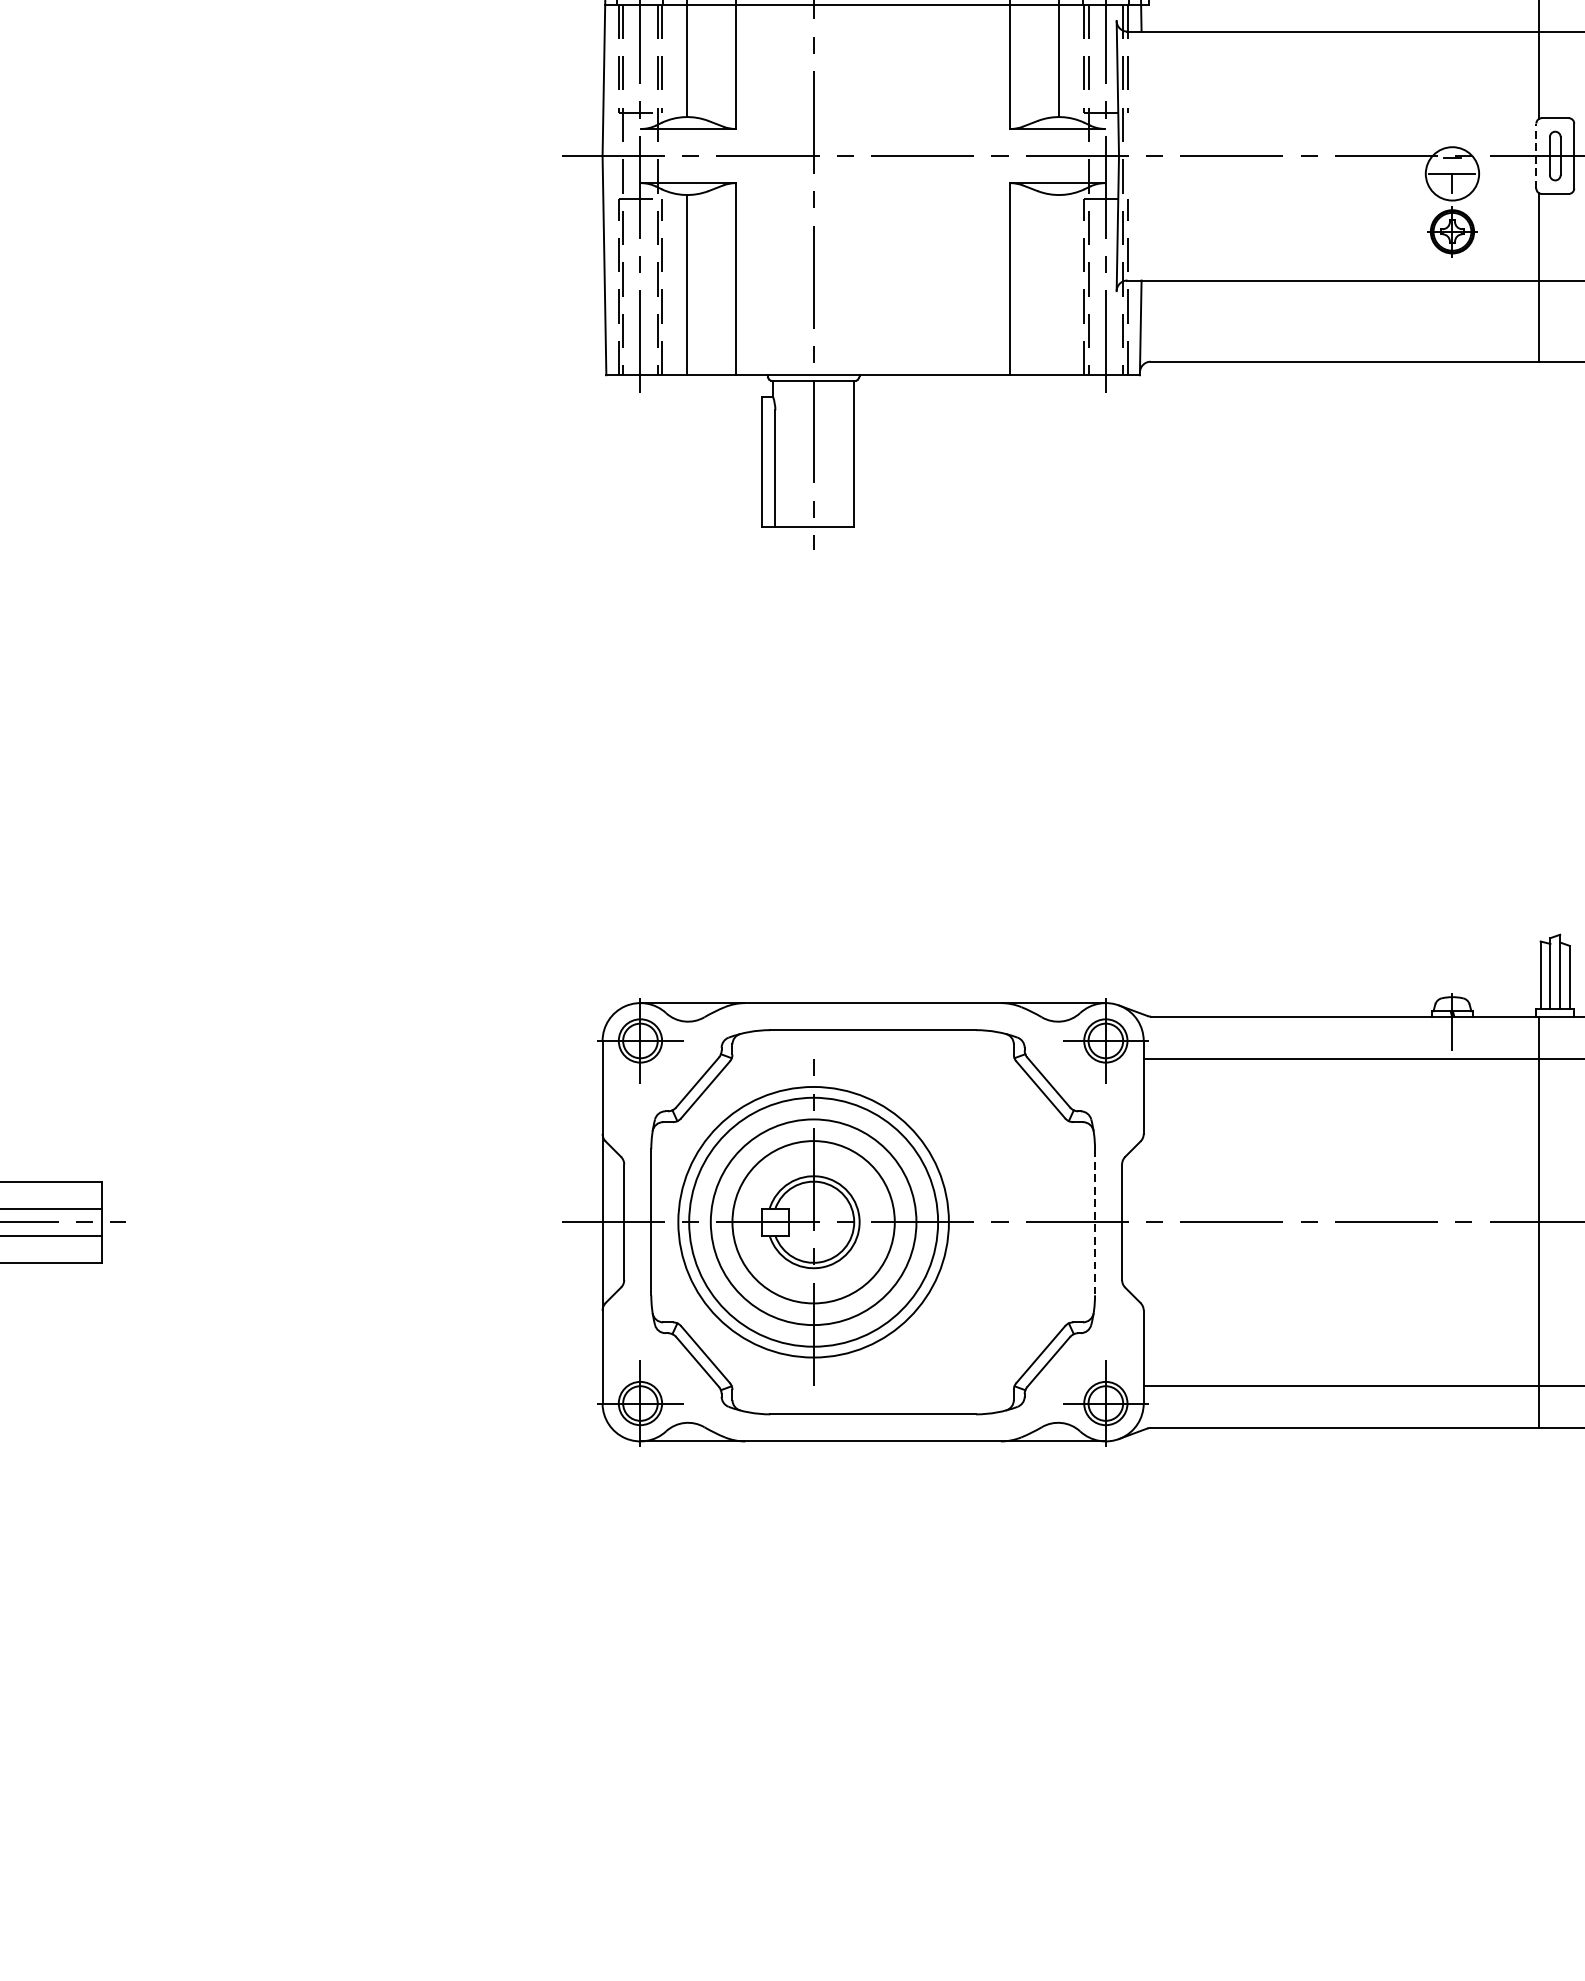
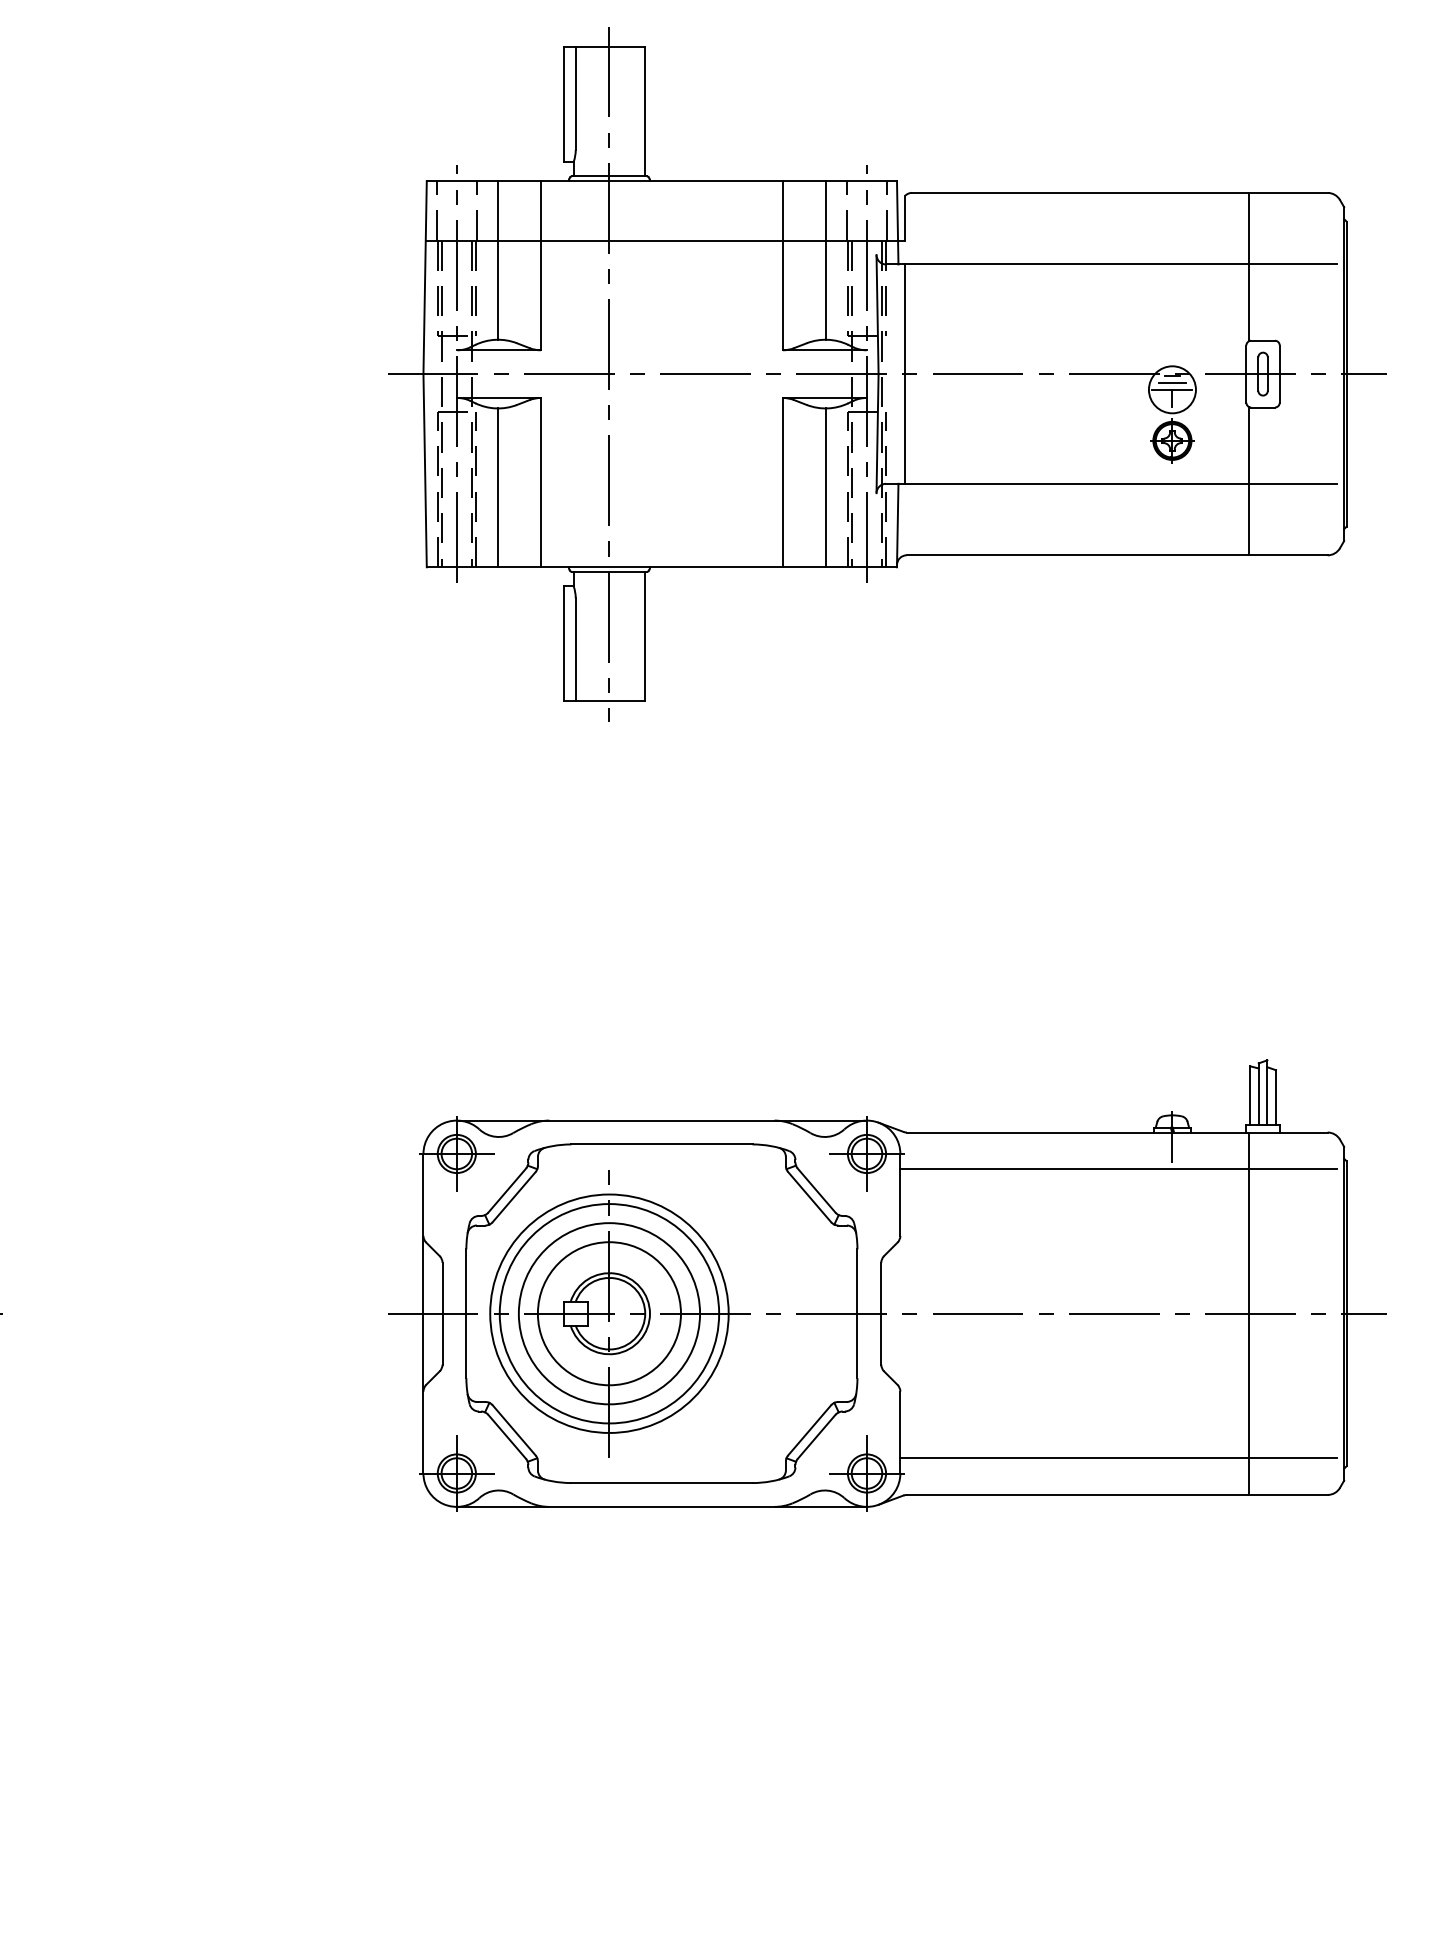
line: (1149, 155) -> (905, 373), added
line: (1536, 156) -> (1246, 374), dashed -> solid
line: (1452, 165) -> (1172, 382), added
line: (1058, 284) -> (825, 487), added
line: (1095, 1223) -> (857, 1314), dashed -> solid

